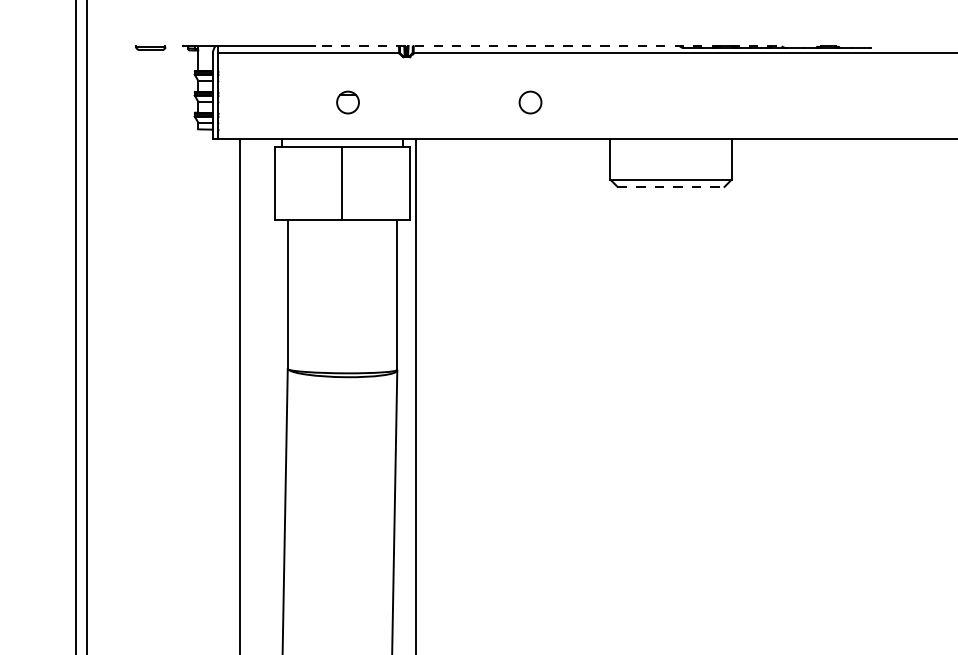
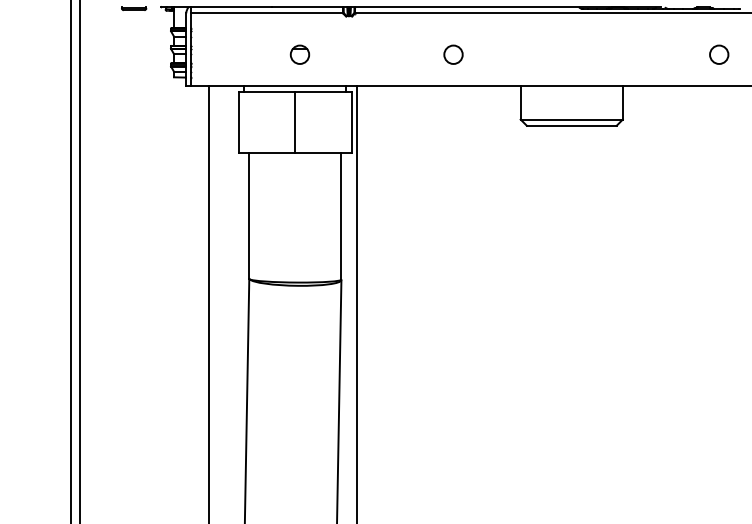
line: (545, 46) -> (466, 7), dashed -> solid
circle: (846, 102) -> (719, 54), added
line: (671, 186) -> (572, 125), dashed -> solid

